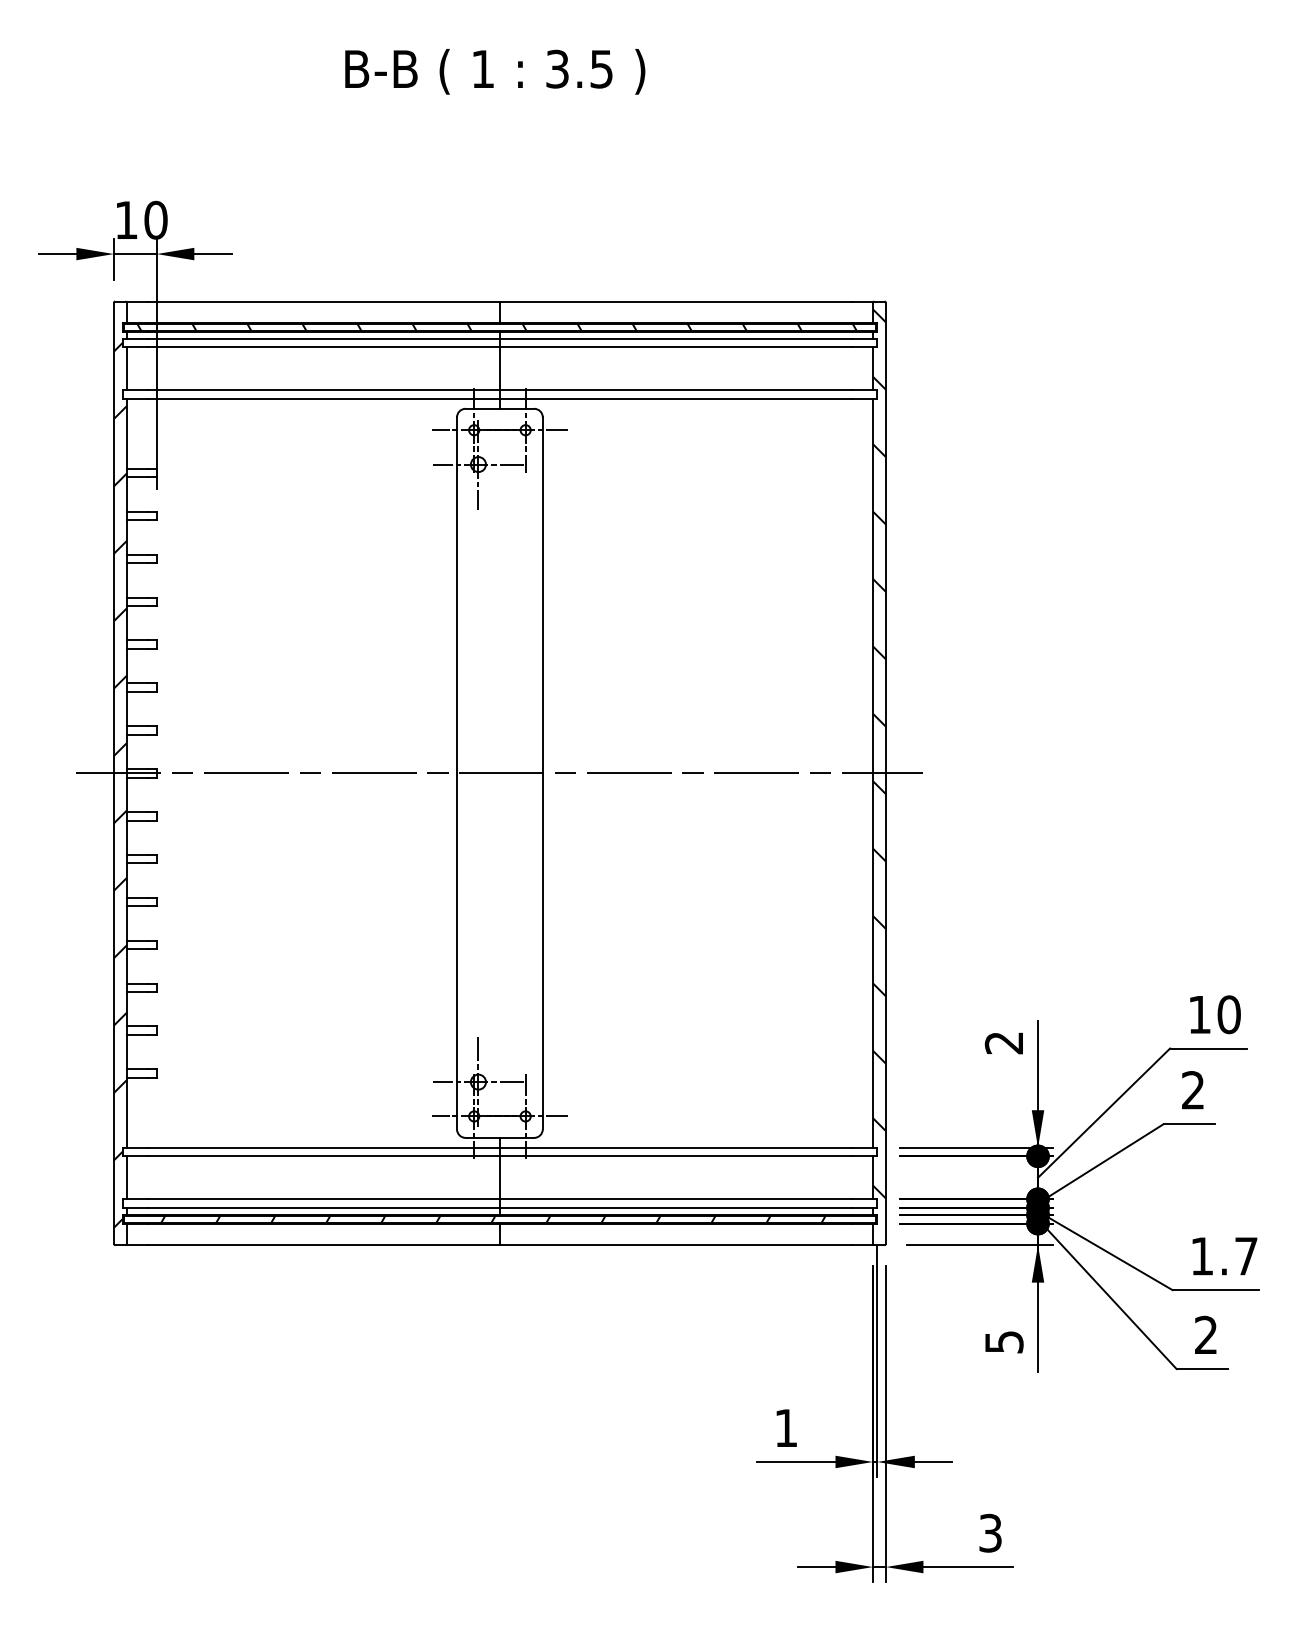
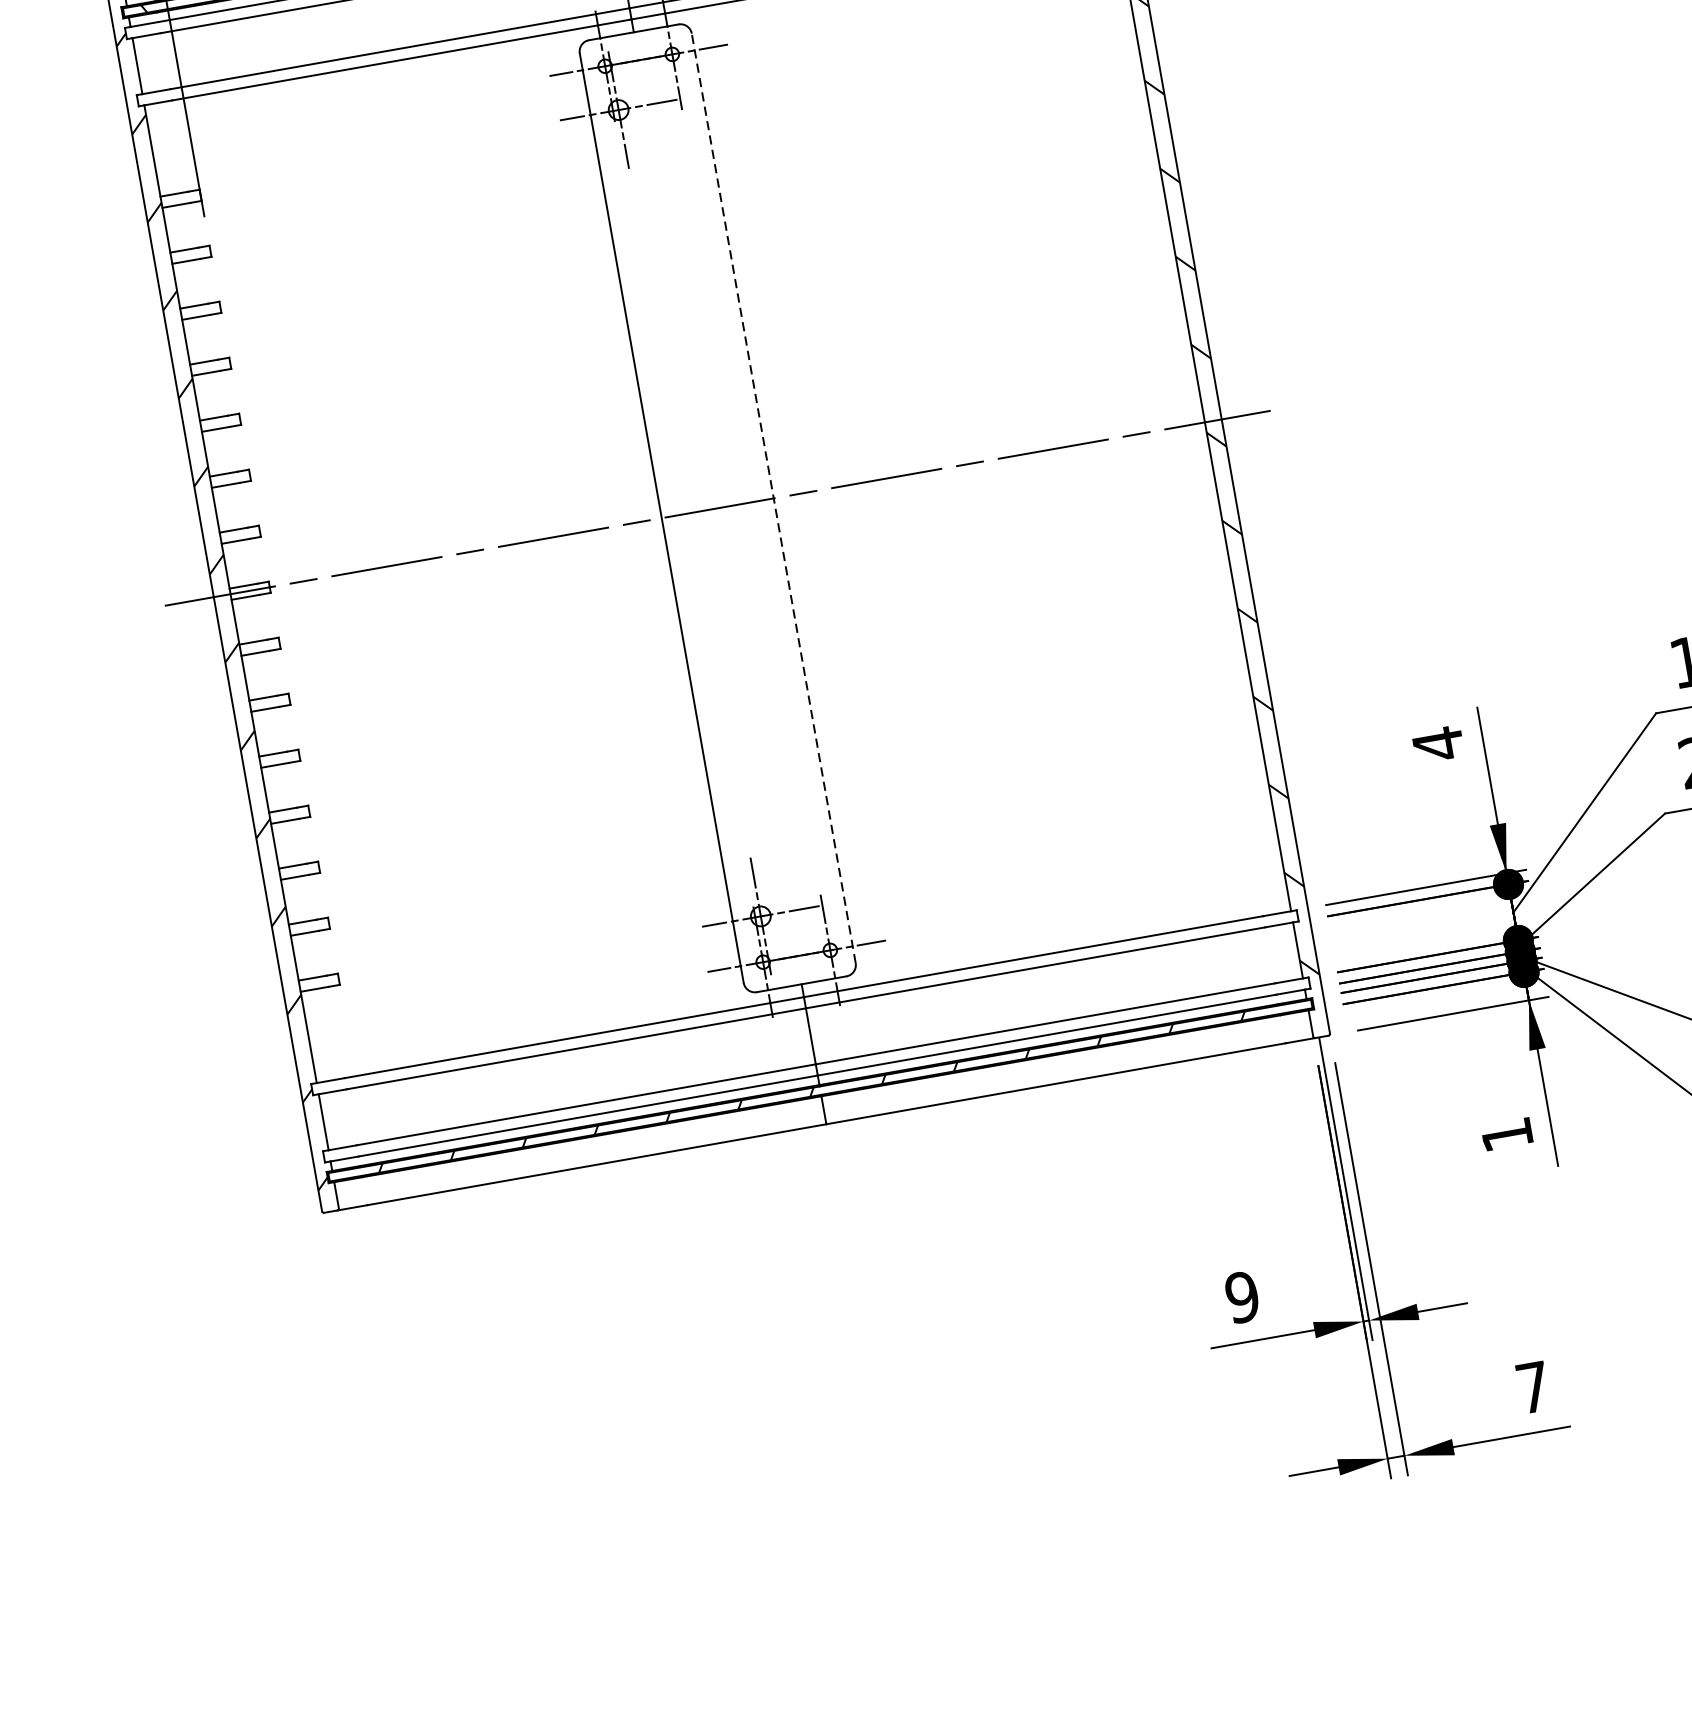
line: (542, 773) -> (773, 498), solid -> dashed
text: (1003, 1042) -> (1437, 743), 2 -> 4
text: (1004, 1342) -> (1507, 1135), 5 -> 1
text: (785, 1427) -> (1241, 1296), 1 -> 9
text: (990, 1532) -> (1533, 1386), 3 -> 7

